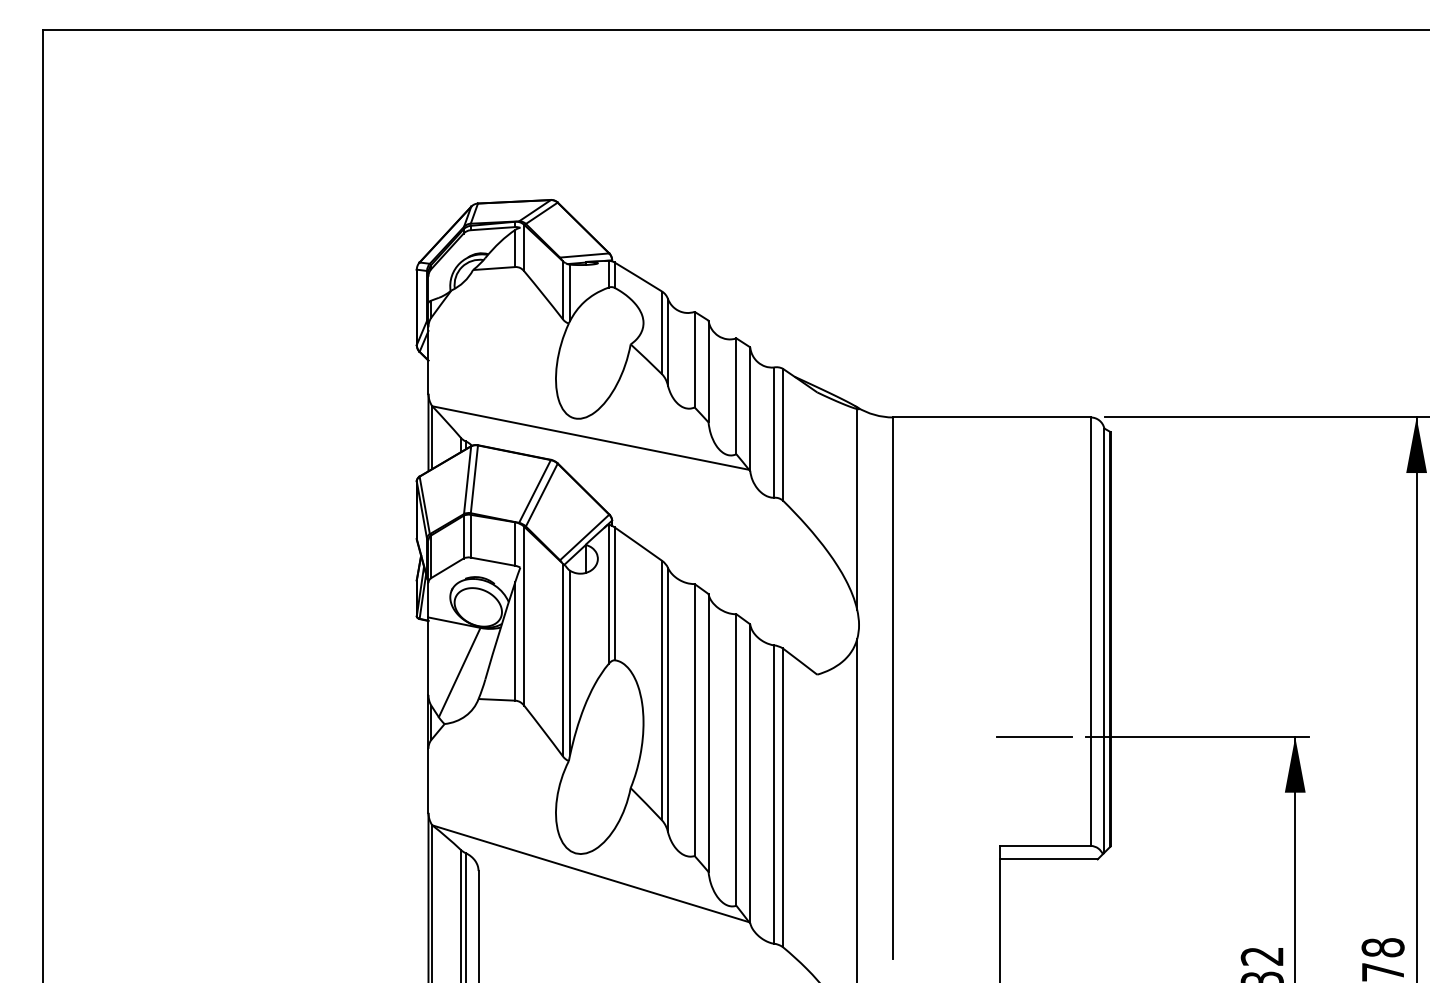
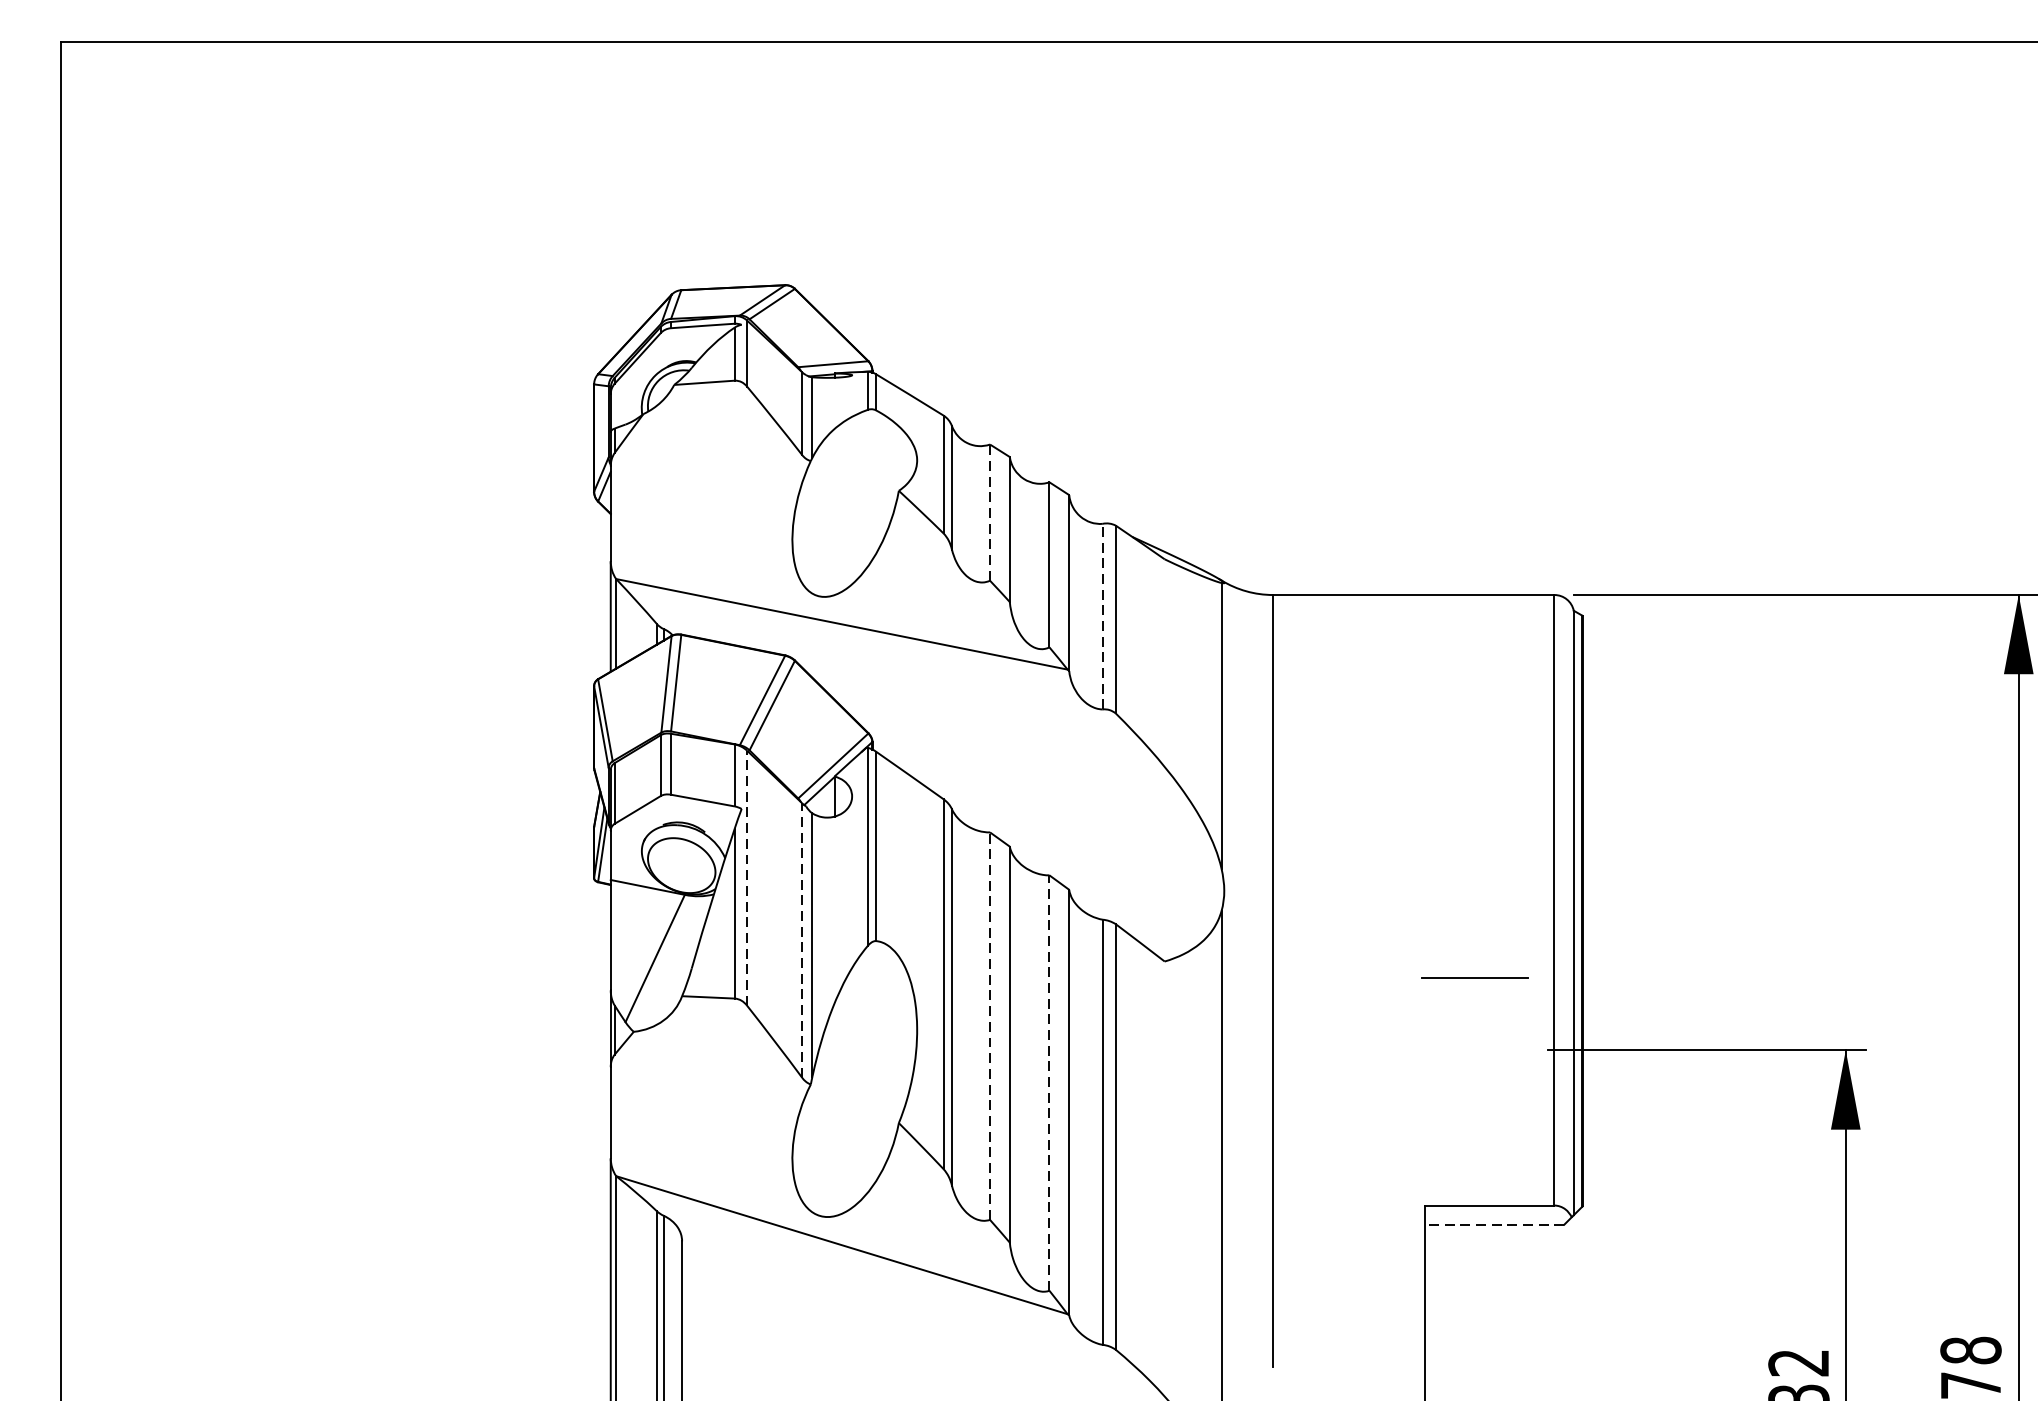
line: (694, 359) -> (989, 512), solid -> dashed
line: (773, 432) -> (1102, 616), solid -> dashed
line: (524, 615) -> (747, 877), solid -> dashed
line: (562, 659) -> (801, 939), solid -> dashed
line: (694, 720) -> (989, 1026), solid -> dashed
line: (1034, 736) -> (1474, 976), moved
line: (736, 759) -> (1049, 1082), solid -> dashed
line: (1048, 859) -> (1494, 1224), solid -> dashed

